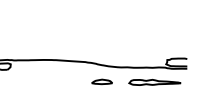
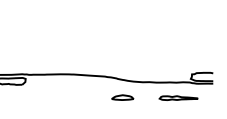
part: (154, 81) -> (178, 97), size x0.7

